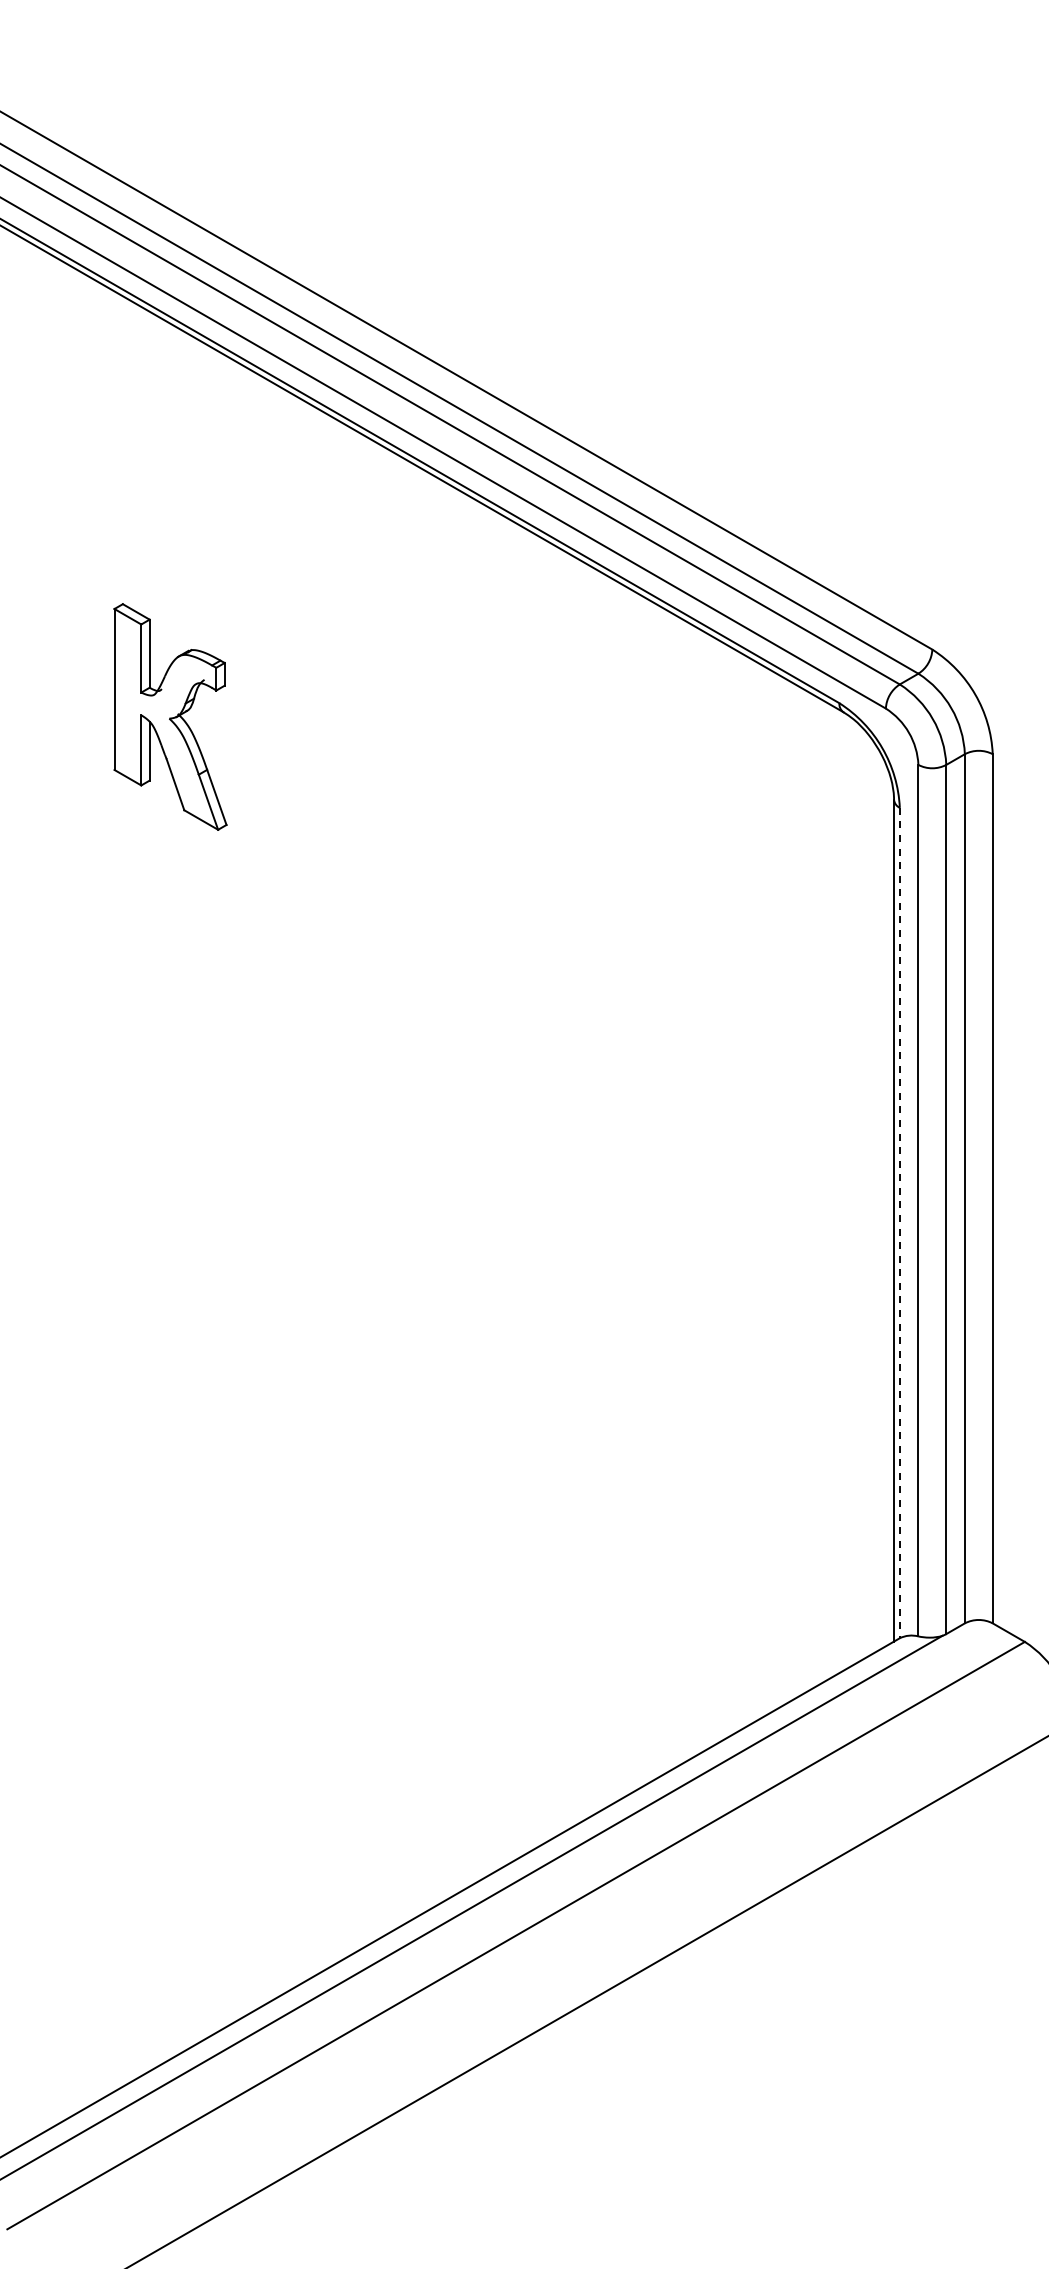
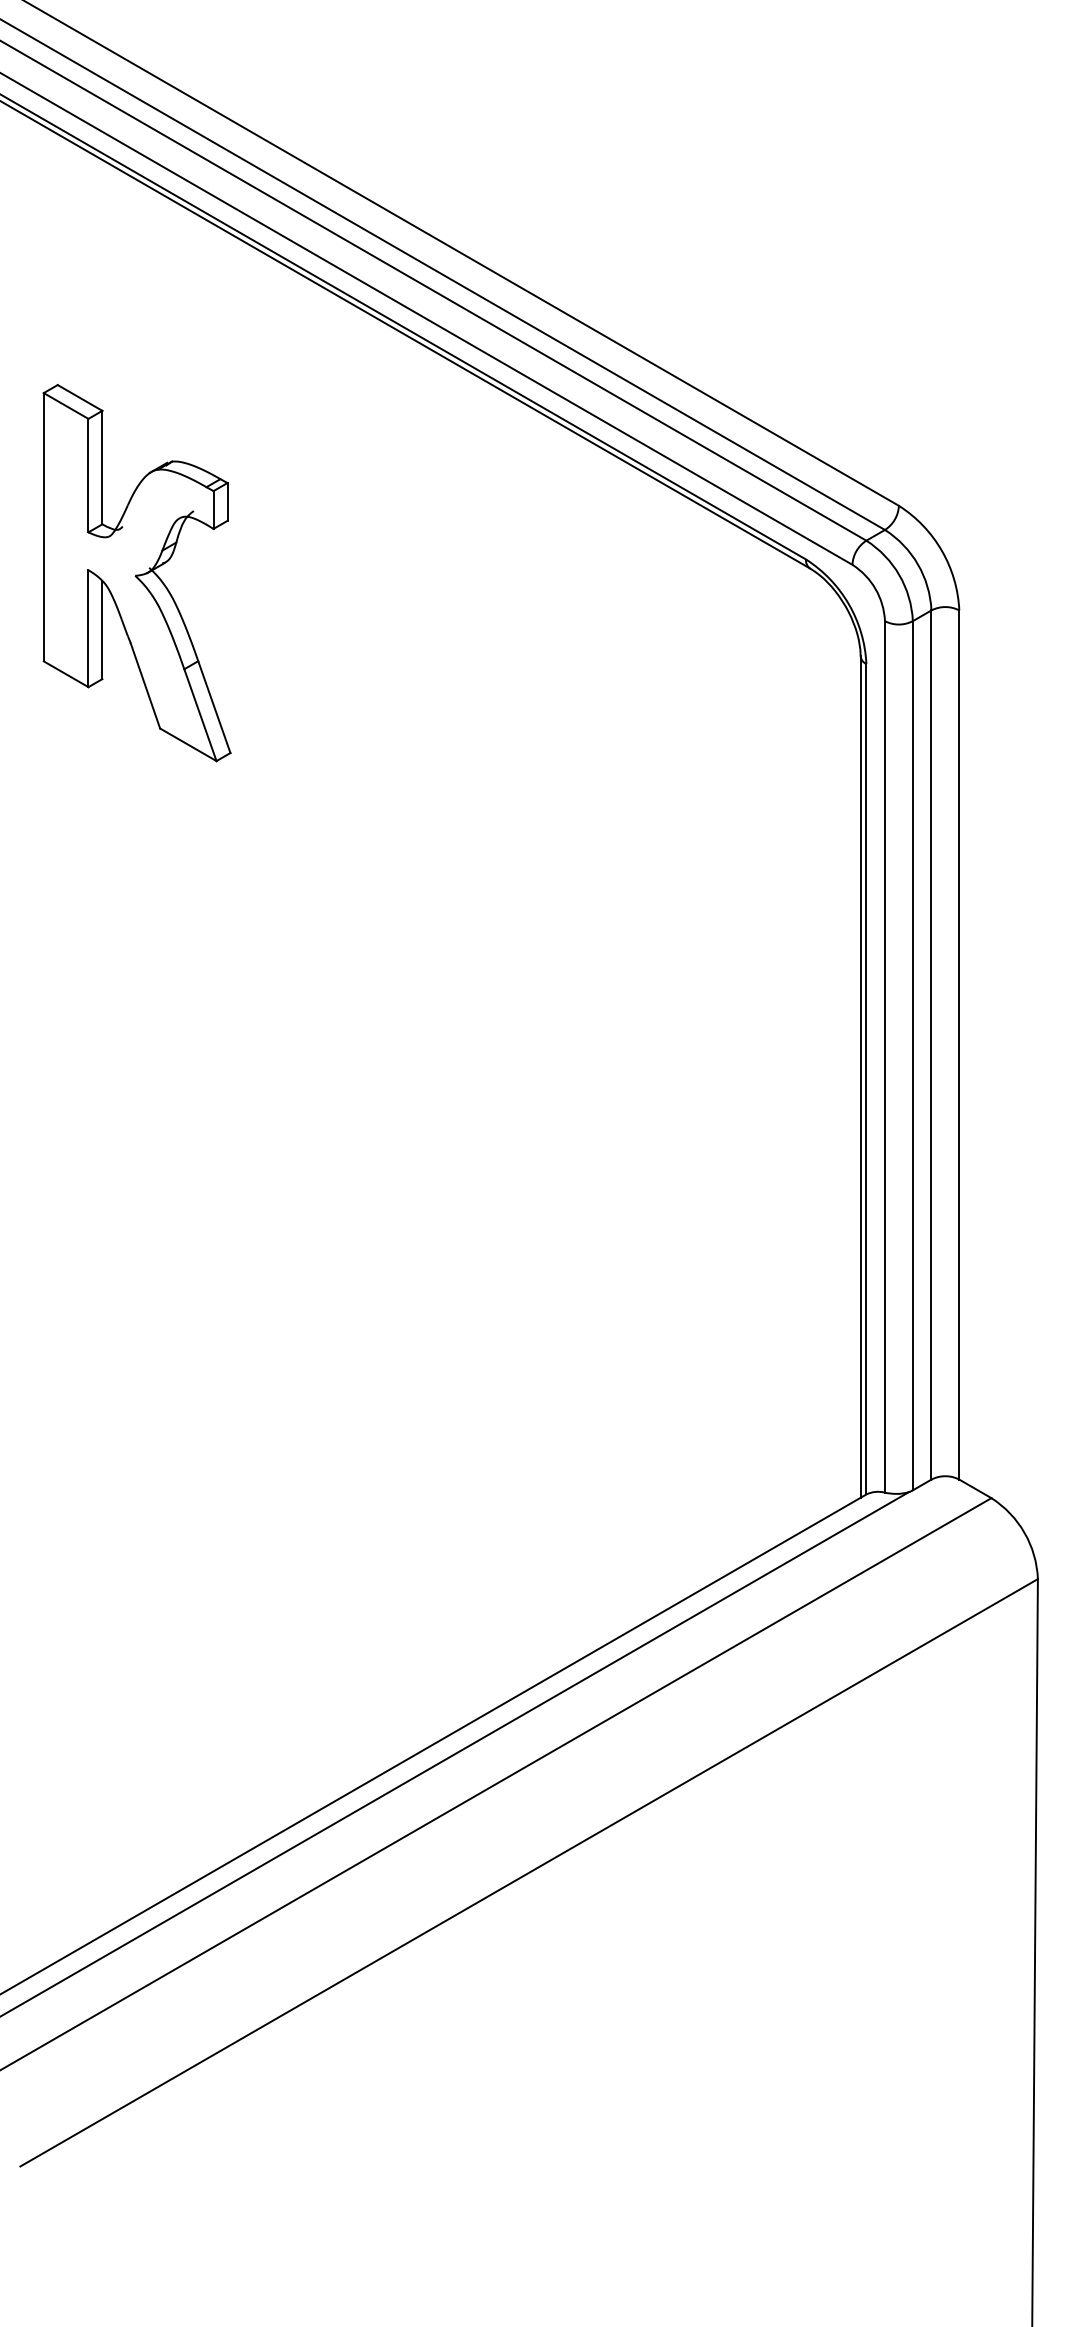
part: (169, 717) -> (136, 573), size x1.67
line: (899, 1223) -> (866, 1079), dashed -> solid

